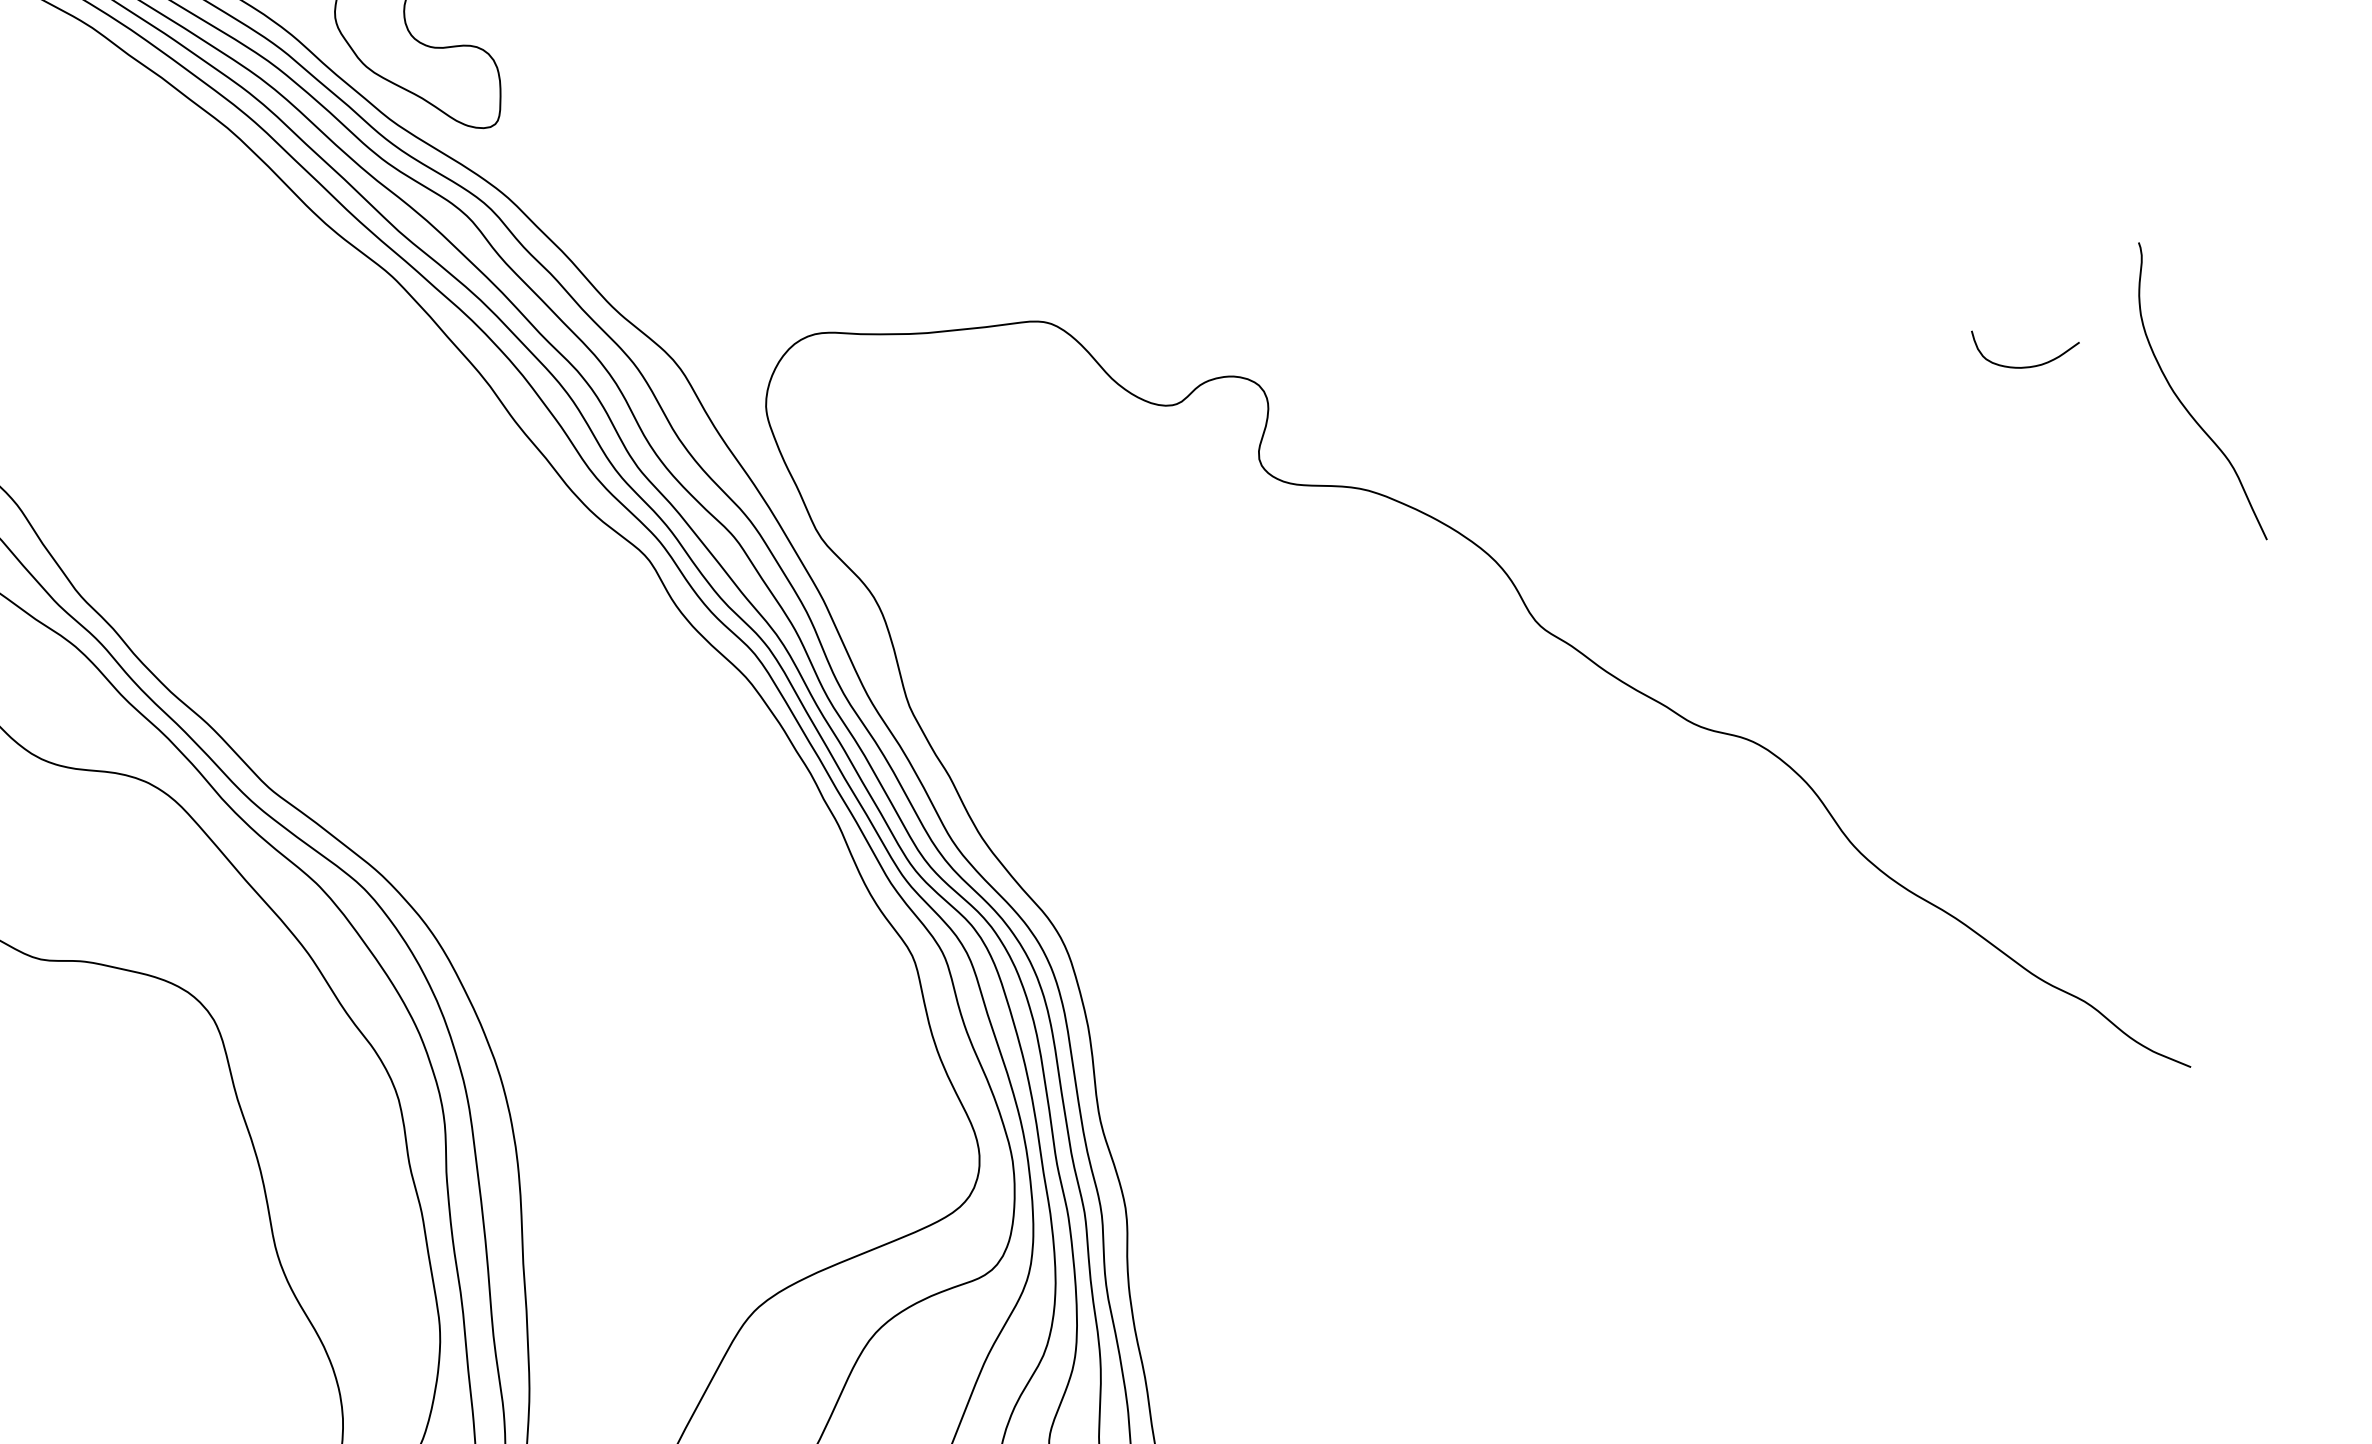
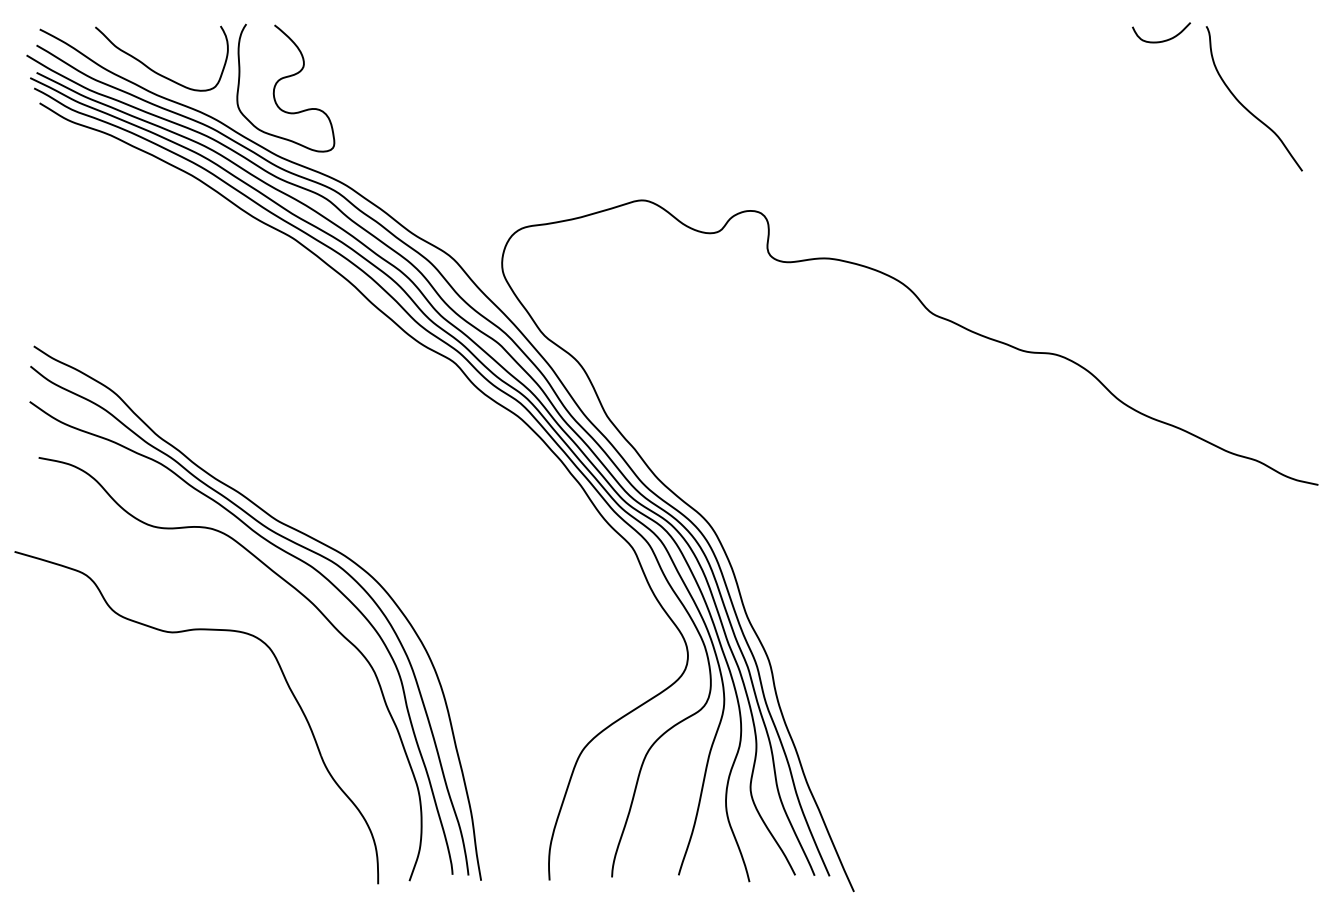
curve: (2020, 365) -> (1161, 40), moved
curve: (2183, 402) -> (1245, 106), moved

